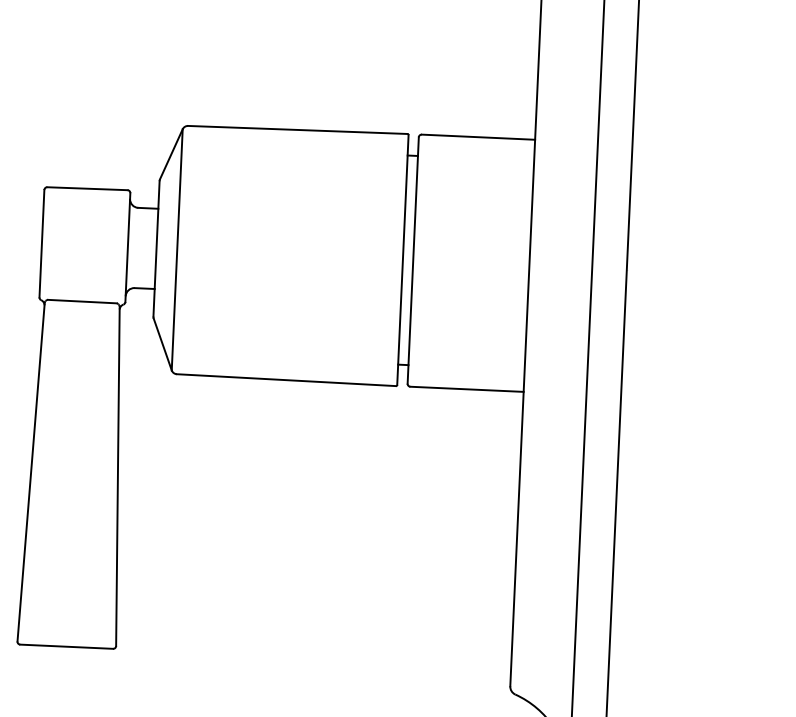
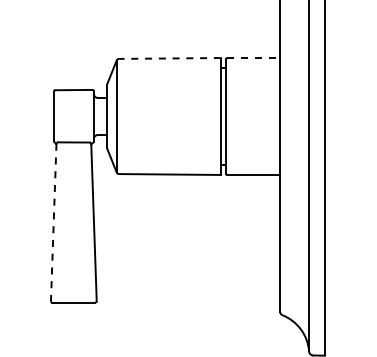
line: (296, 129) -> (169, 58), solid -> dashed
line: (480, 138) -> (254, 58), solid -> dashed
line: (30, 472) -> (53, 222), solid -> dashed

